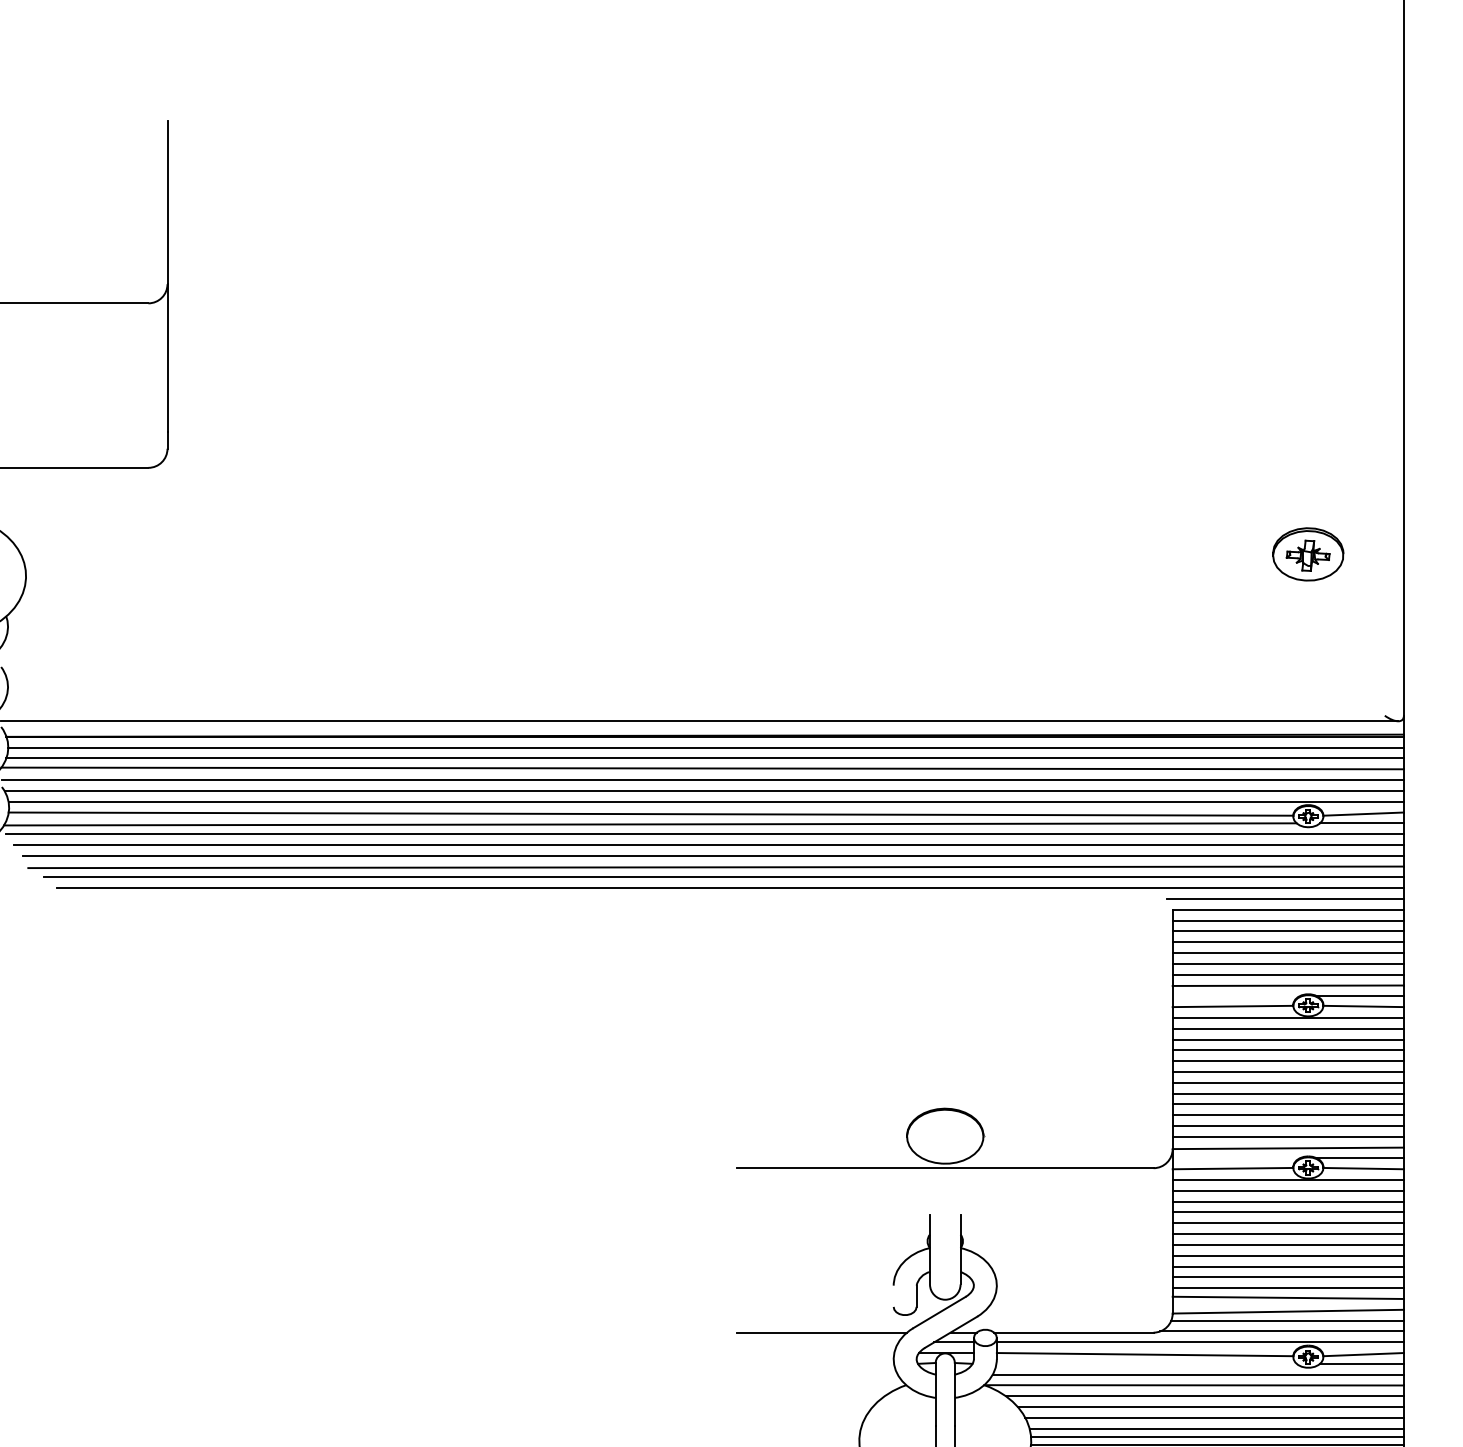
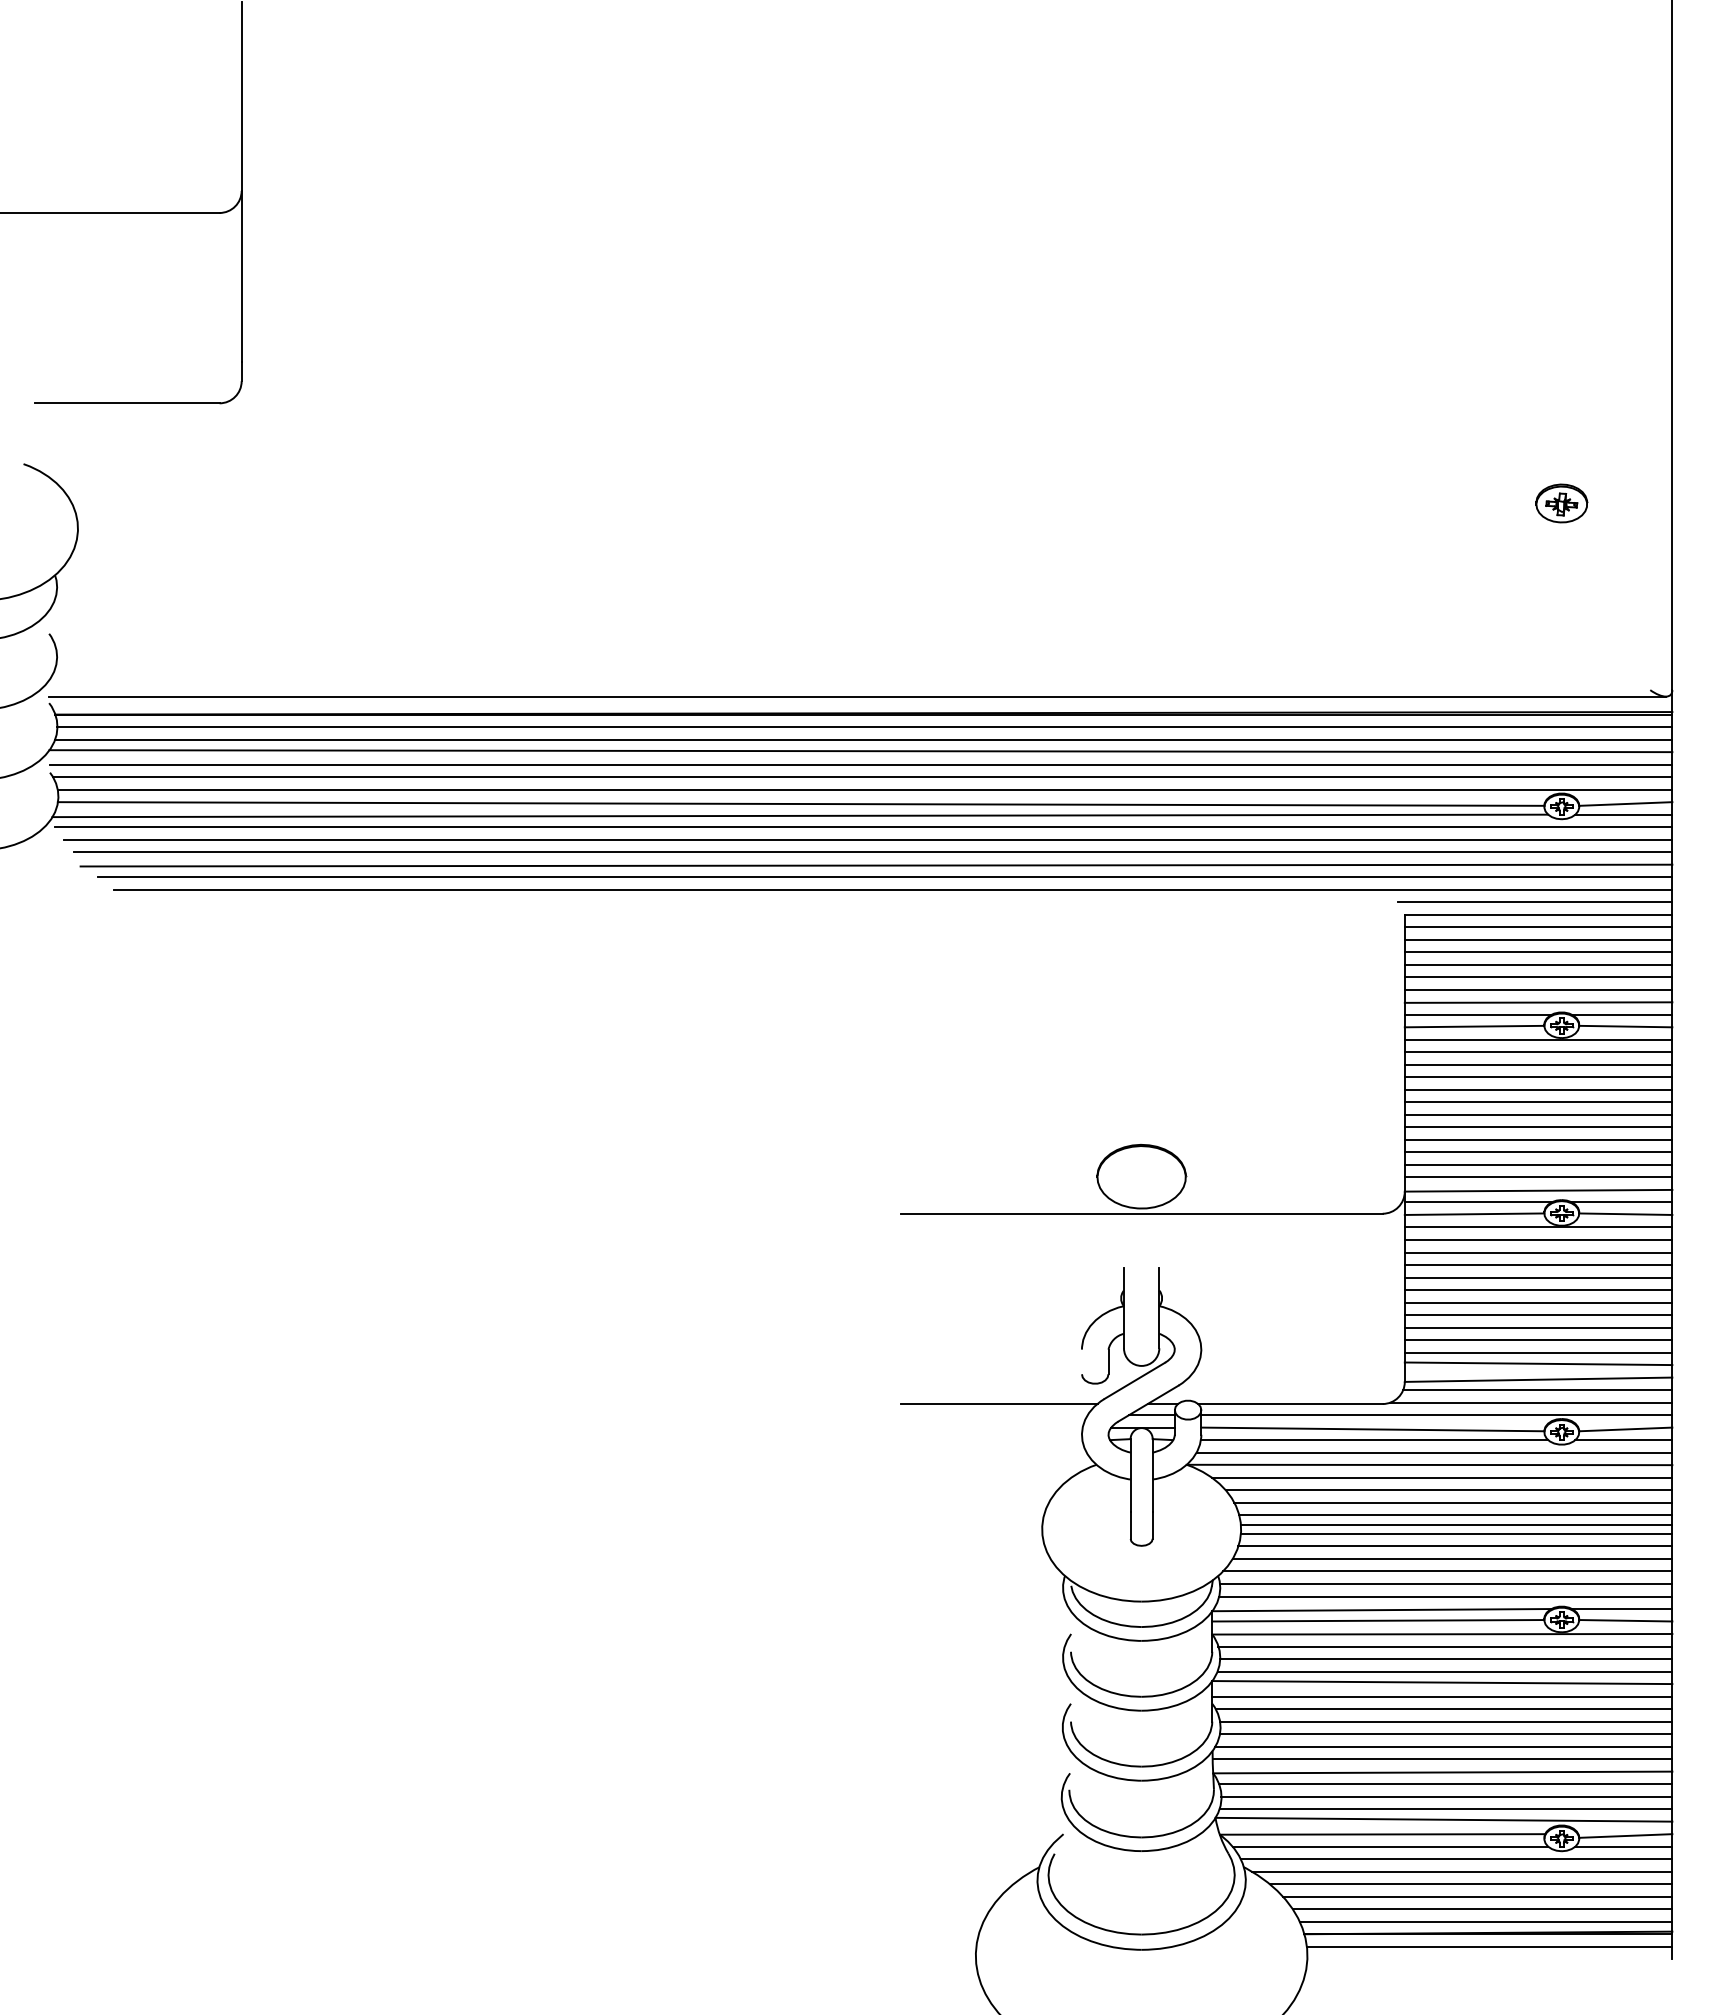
part: (1308, 554) -> (1561, 503), size x0.62
line: (1235, 996) -> (1477, 1014), added
line: (1235, 1158) -> (1477, 1202), added
line: (1146, 1364) -> (1374, 1440), added

